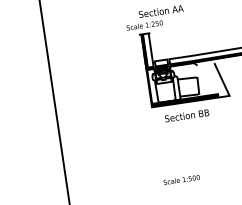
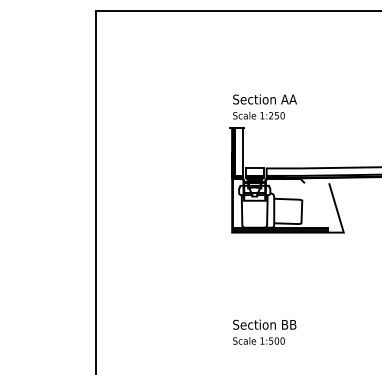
text: (144, 25) -> (258, 115), moved
text: (186, 115) -> (264, 324), moved

